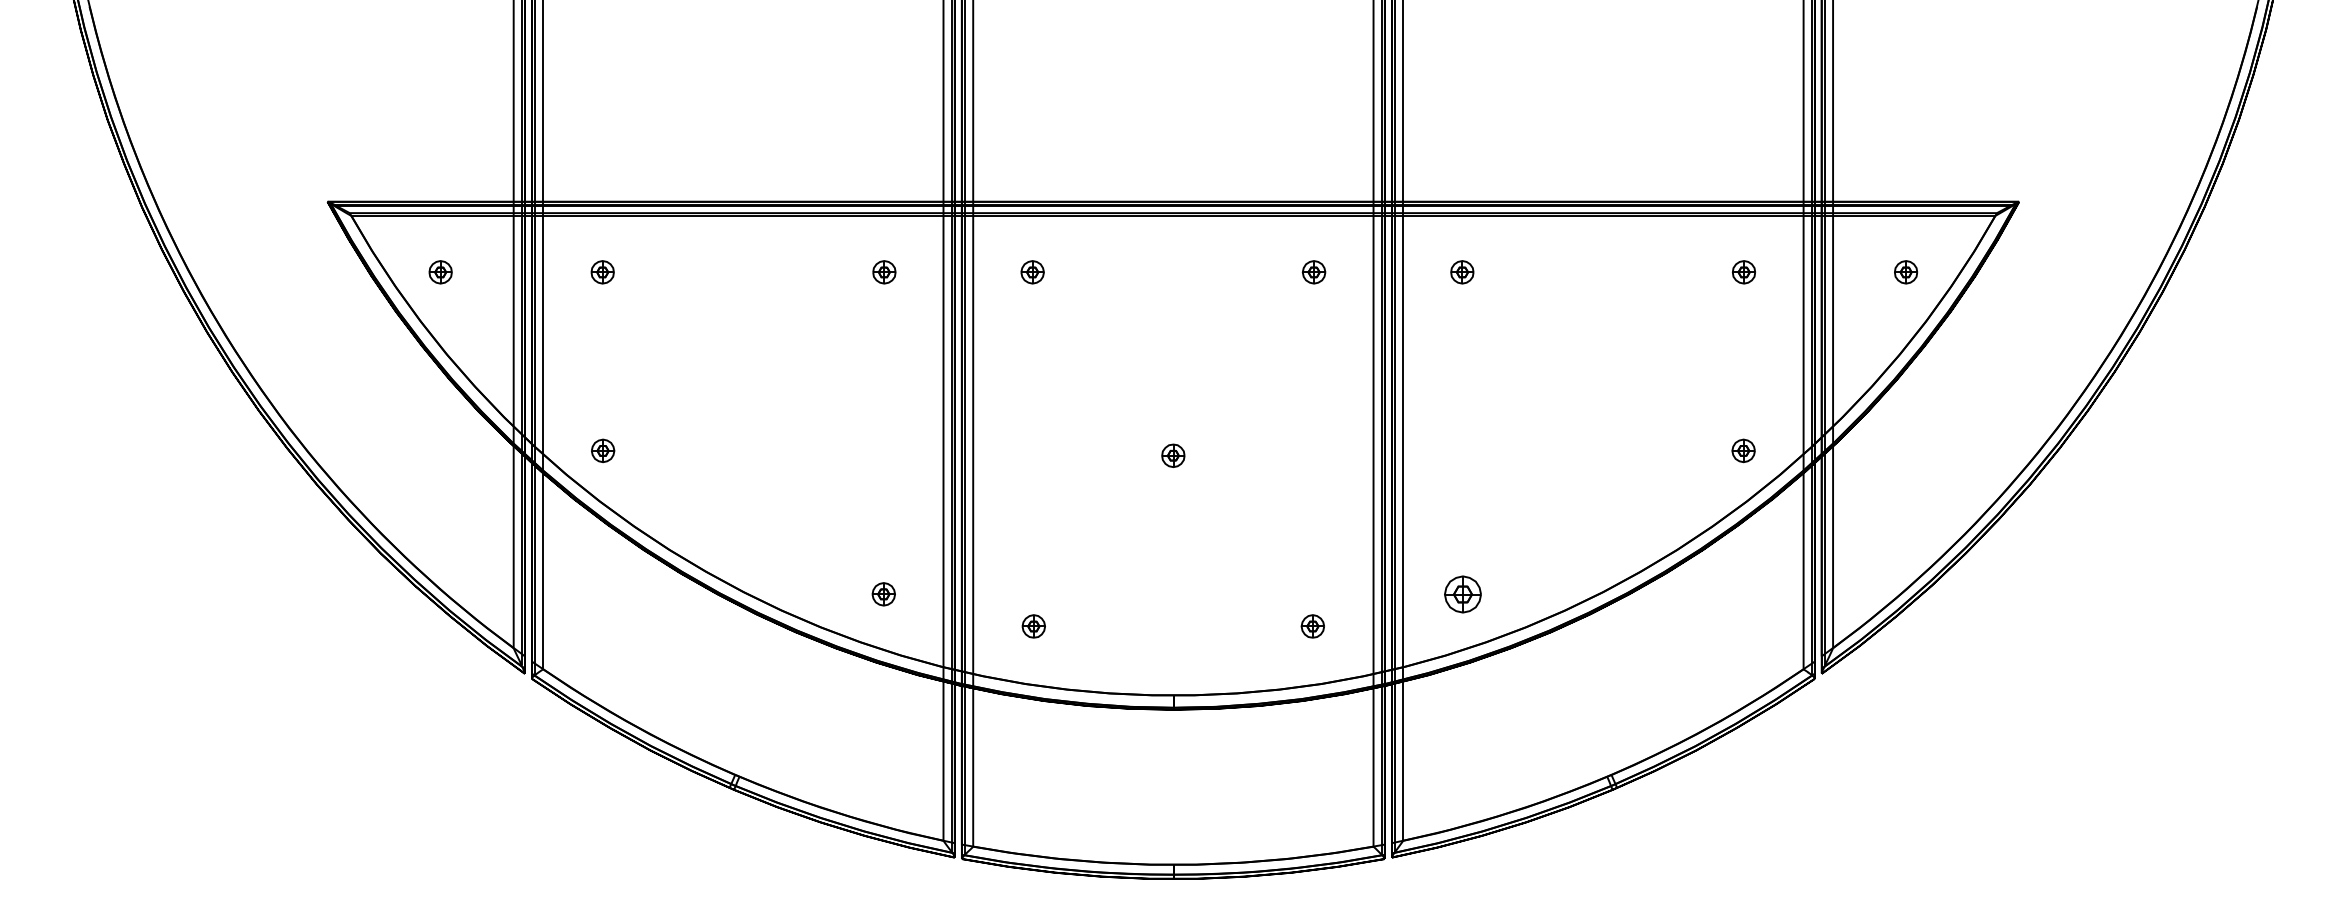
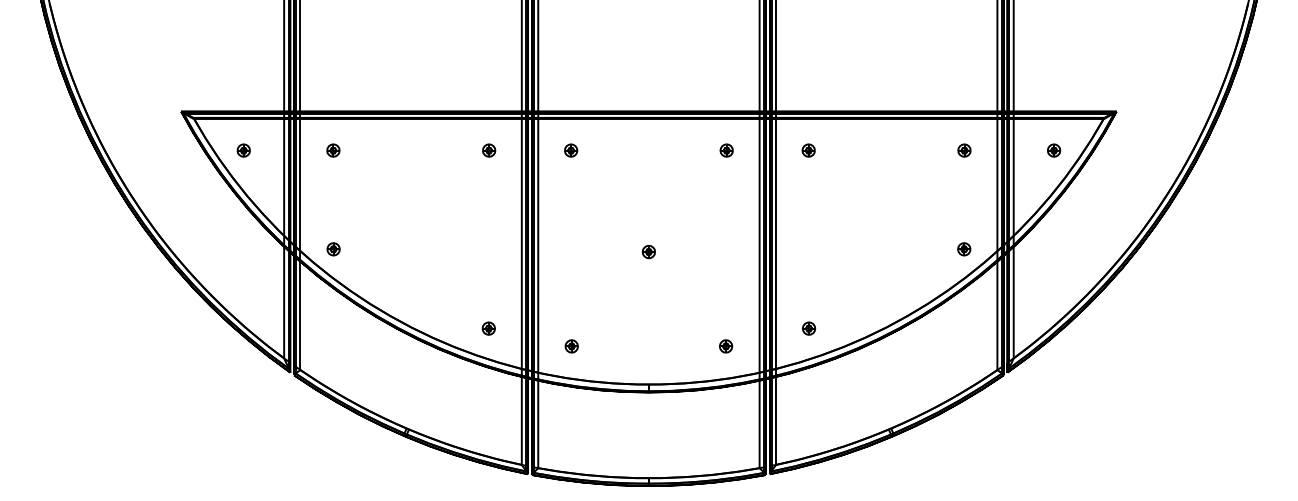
part: (1461, 594) -> (808, 328), size x0.62

